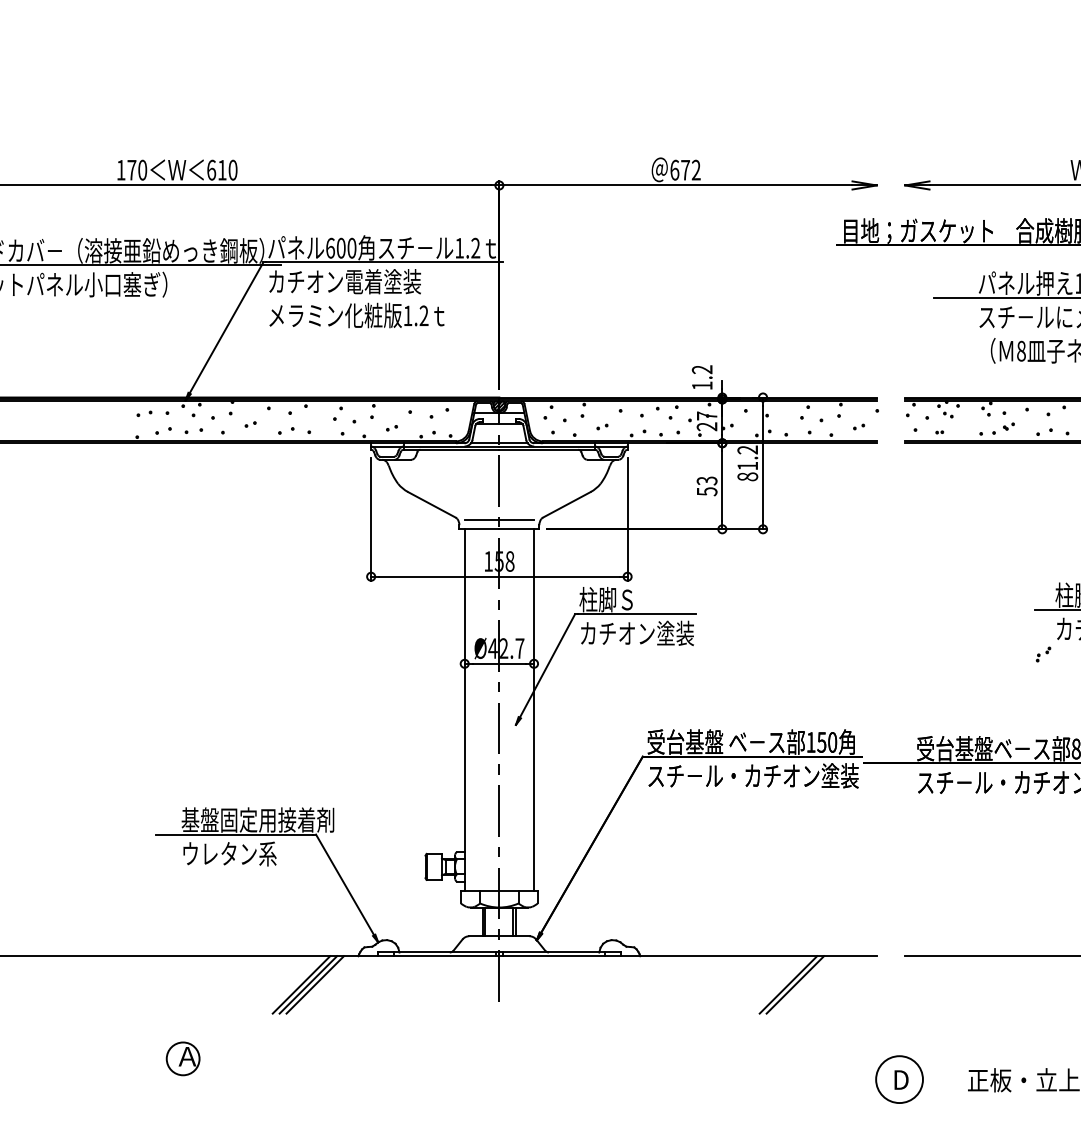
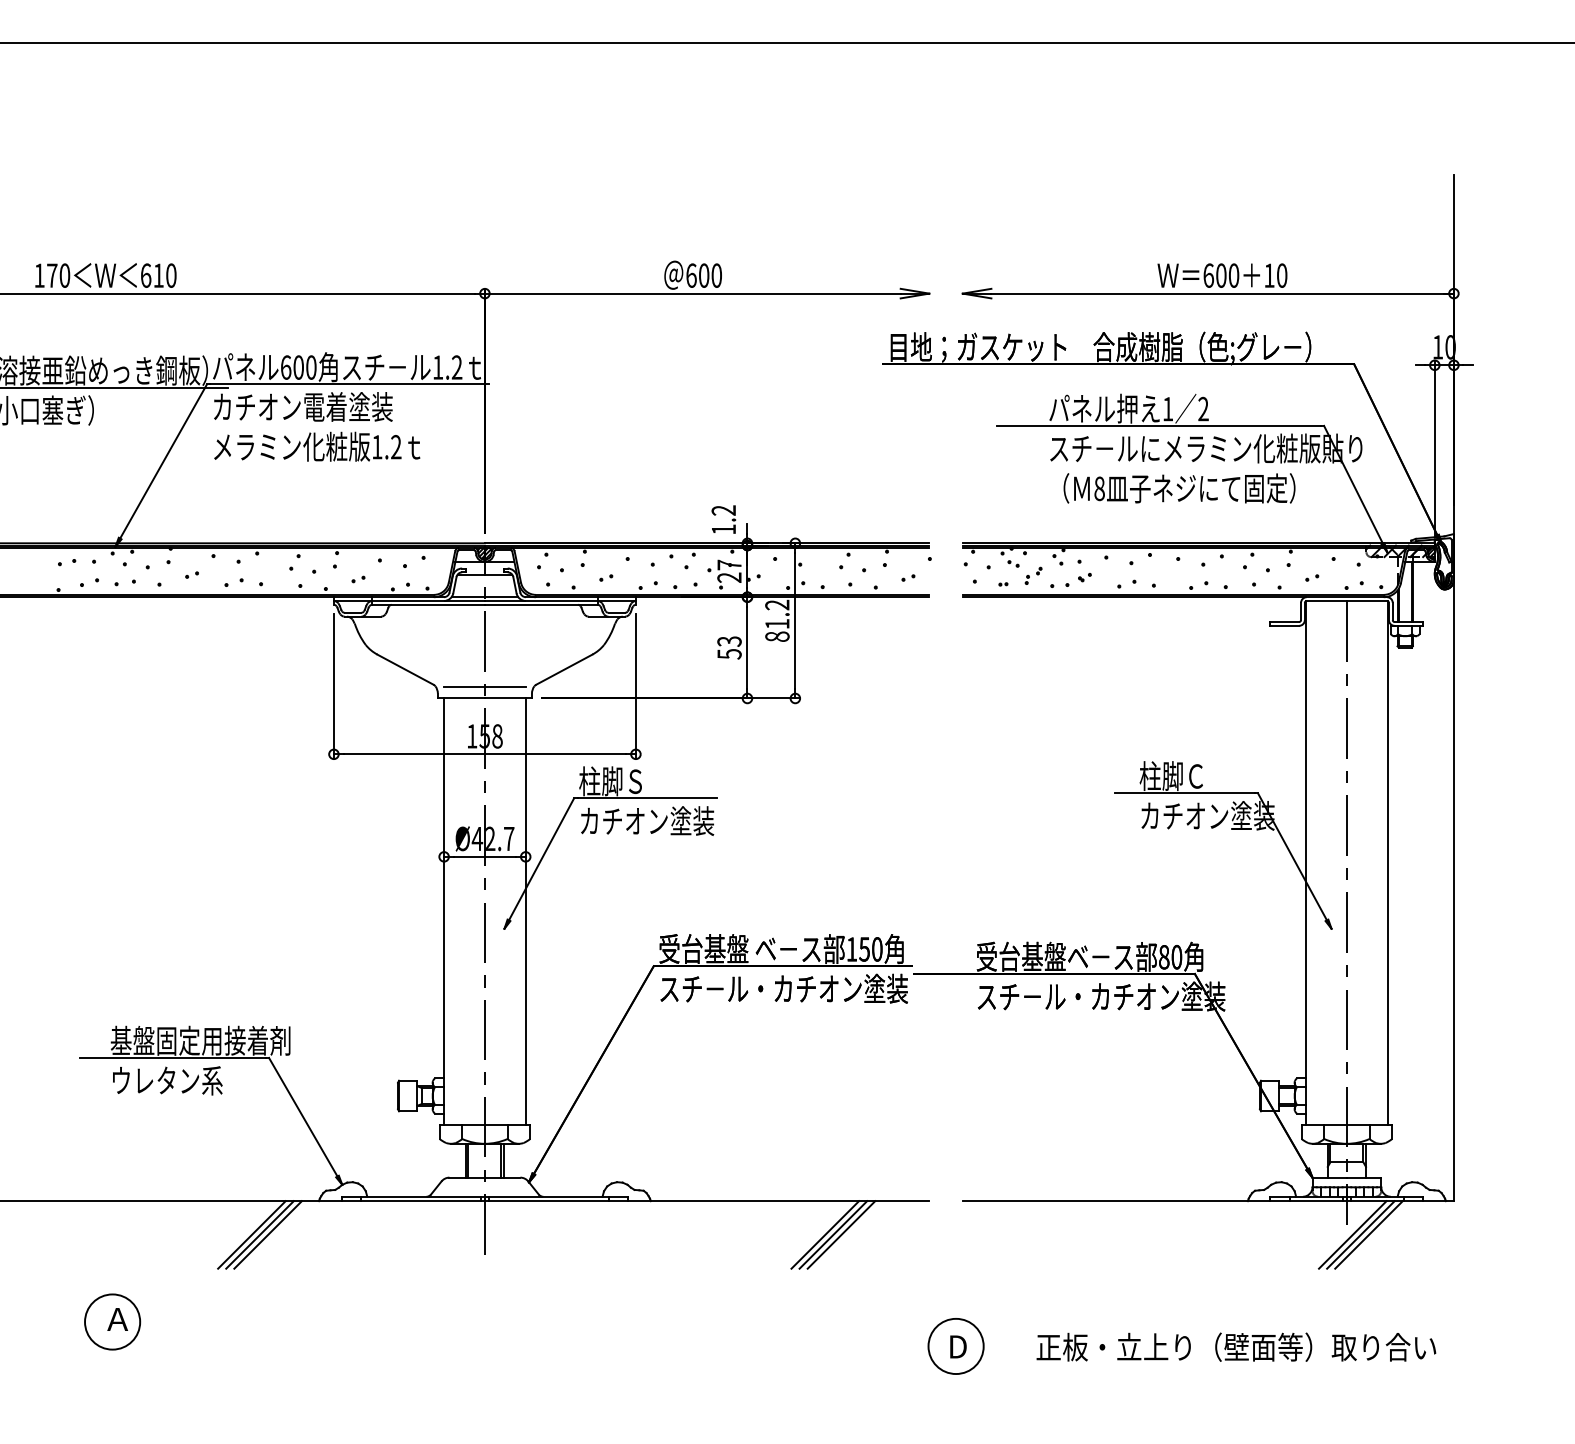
text: (690, 170) -> (710, 275), 672 -> 600
part: (1043, 654) -> (1033, 575), moved
line: (802, 984) -> (841, 1234), added
circle: (183, 1058) -> (112, 1321), size x1.43

